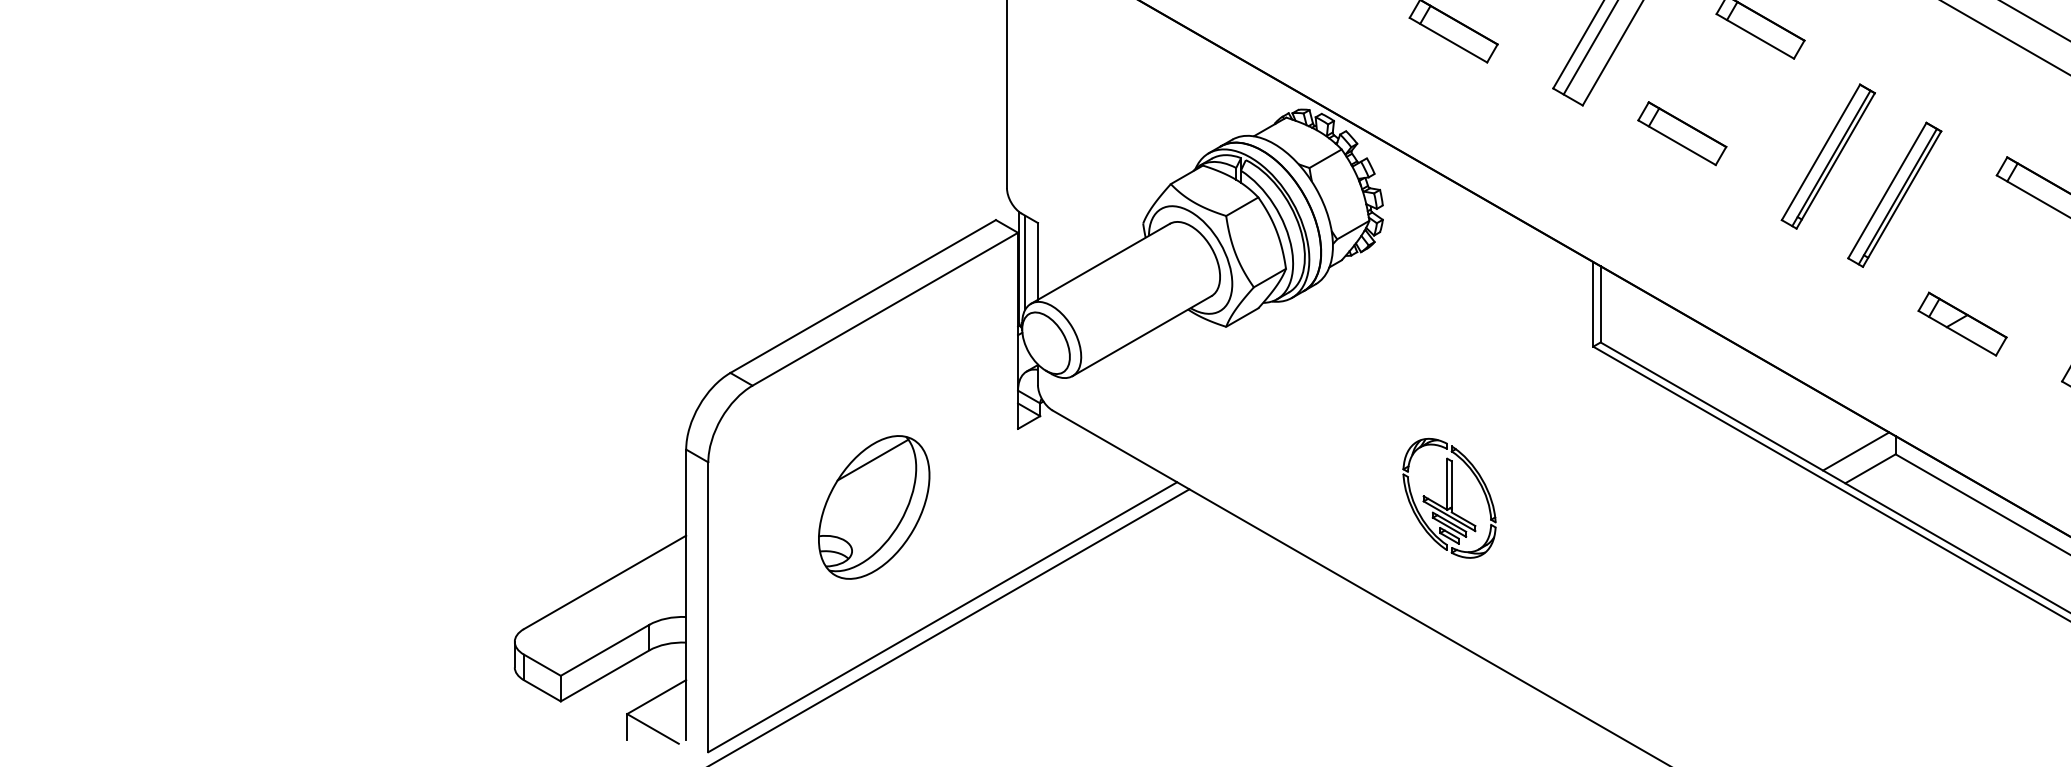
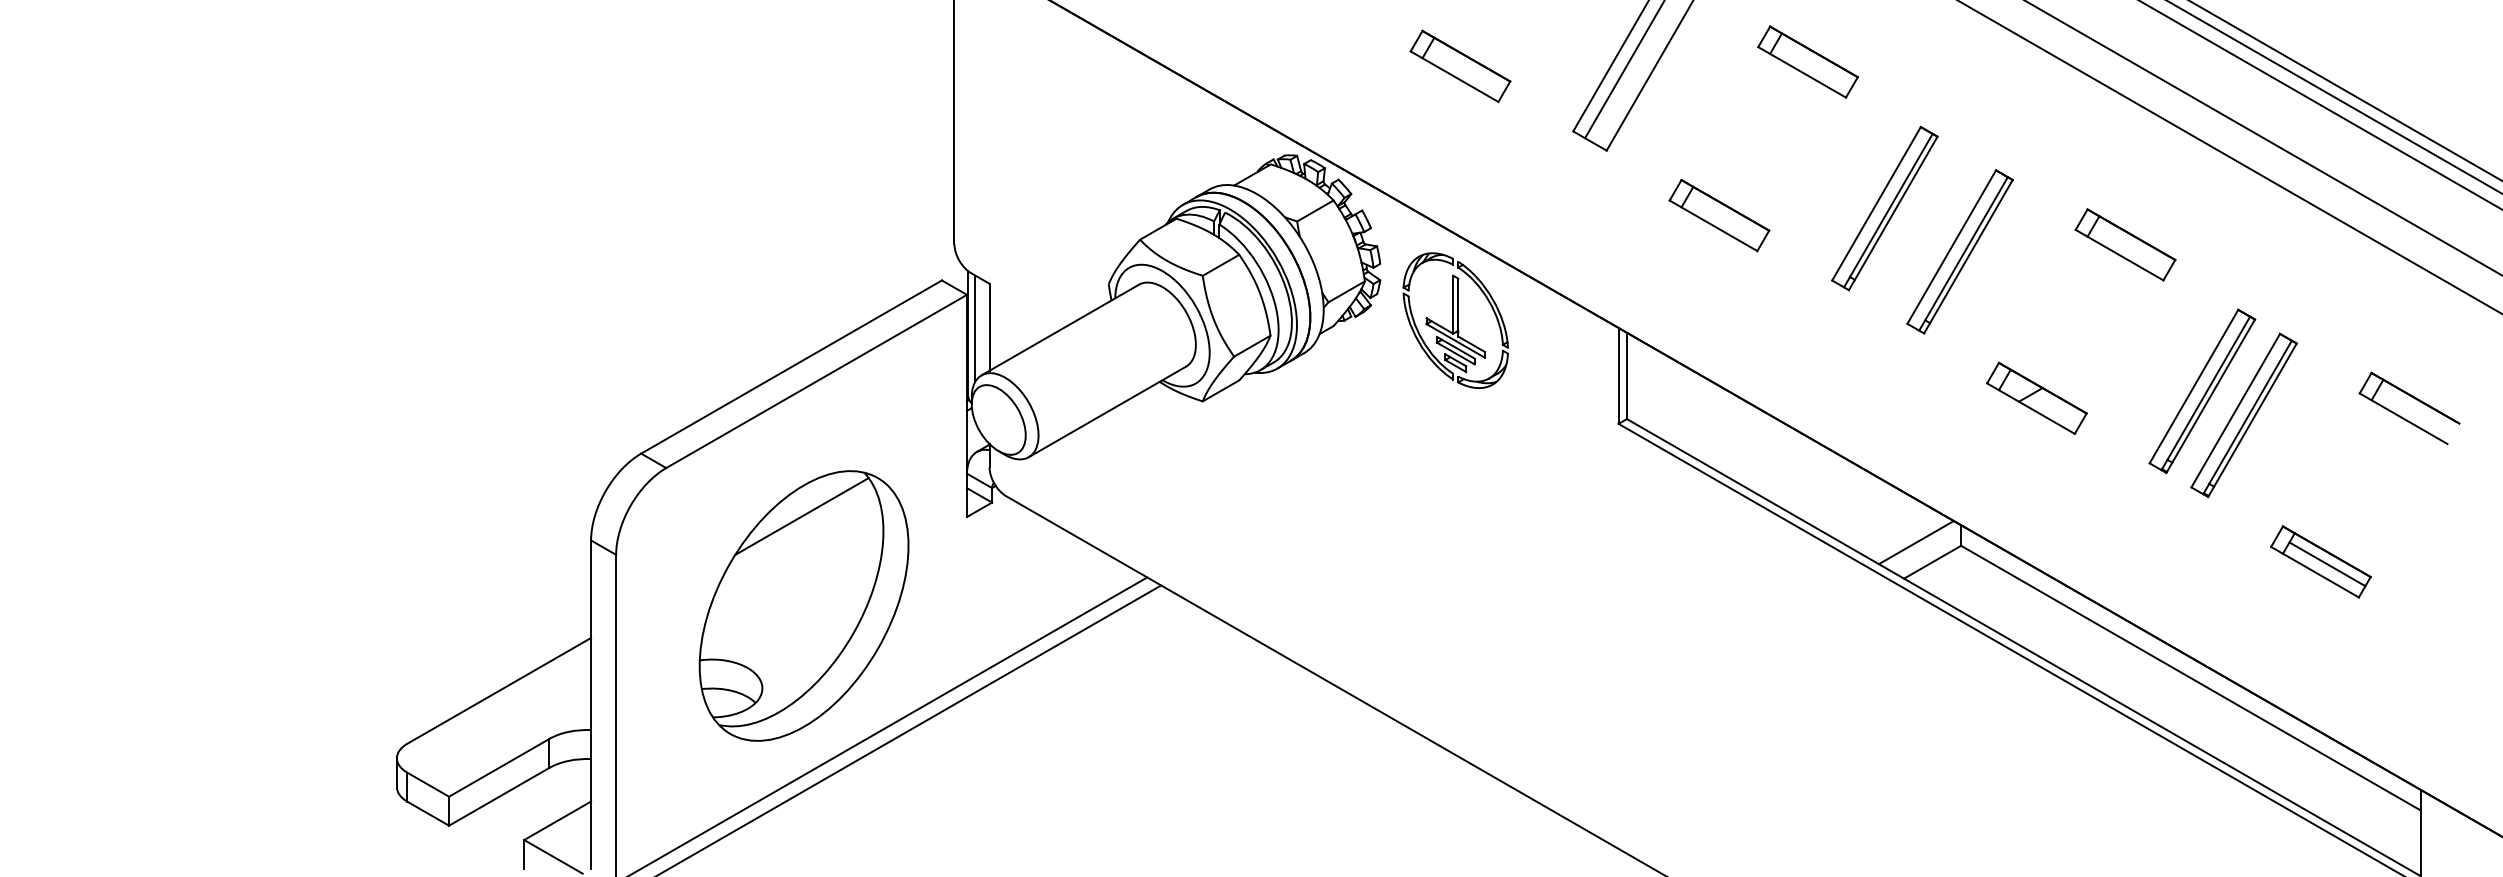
part: (1682, 133) -> (1719, 215), moved
part: (1449, 498) -> (1455, 320), moved
part: (873, 507) -> (803, 605), size x1.67

